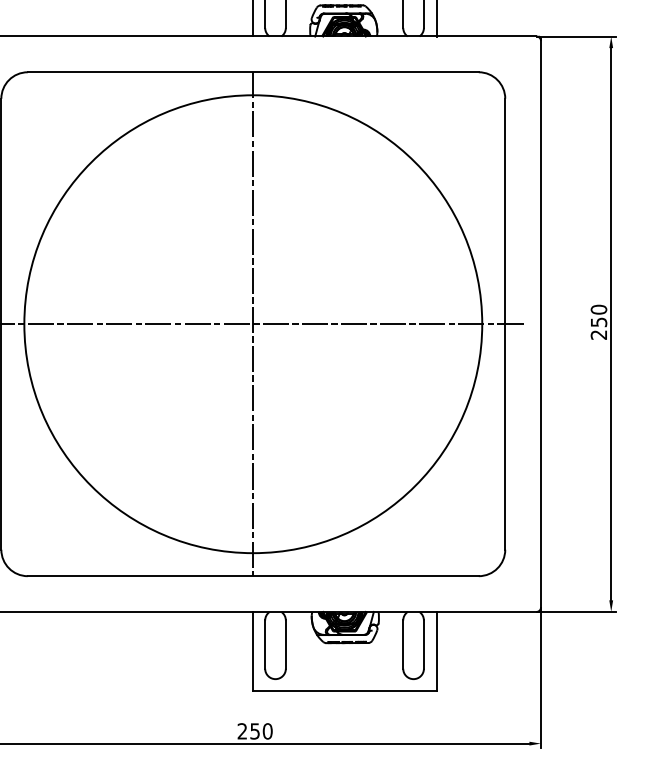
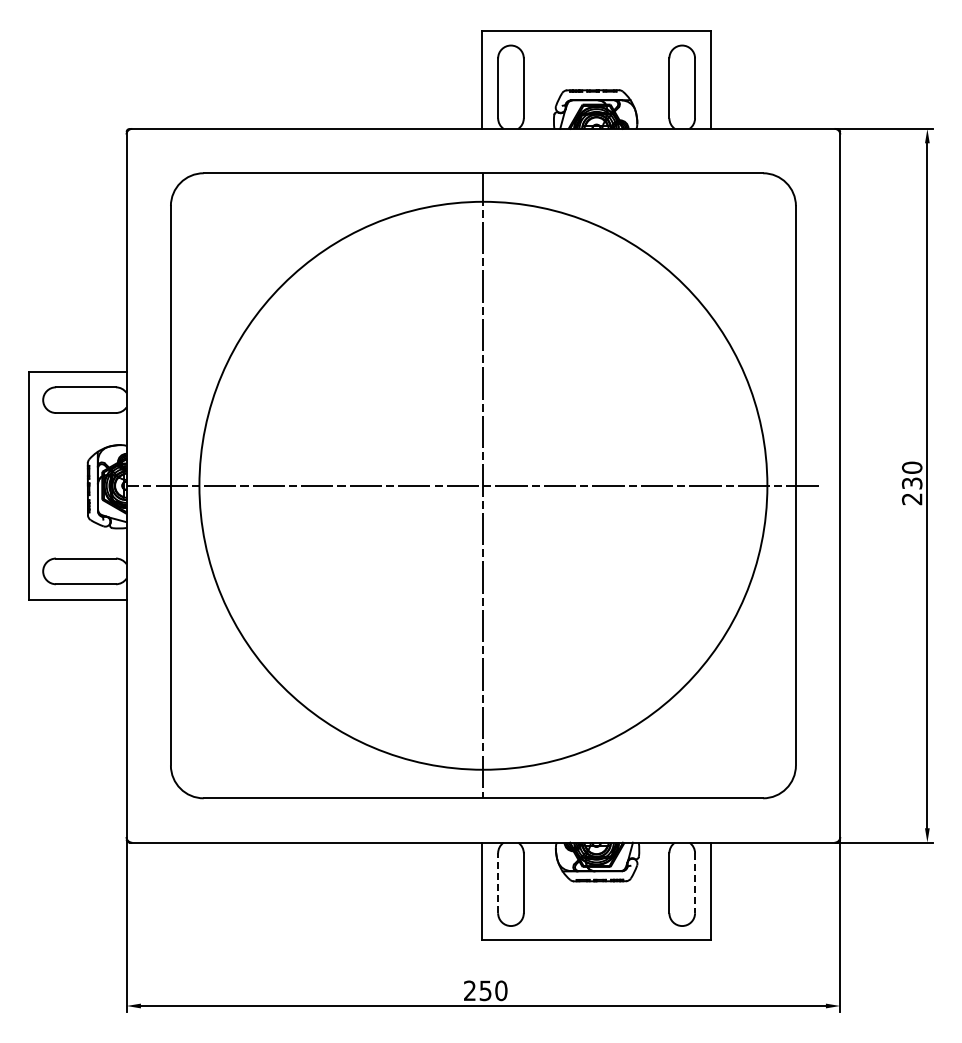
text: (598, 321) -> (911, 482), 250 -> 230
line: (265, 644) -> (498, 883), solid -> dashed
line: (424, 644) -> (695, 883), solid -> dashed

